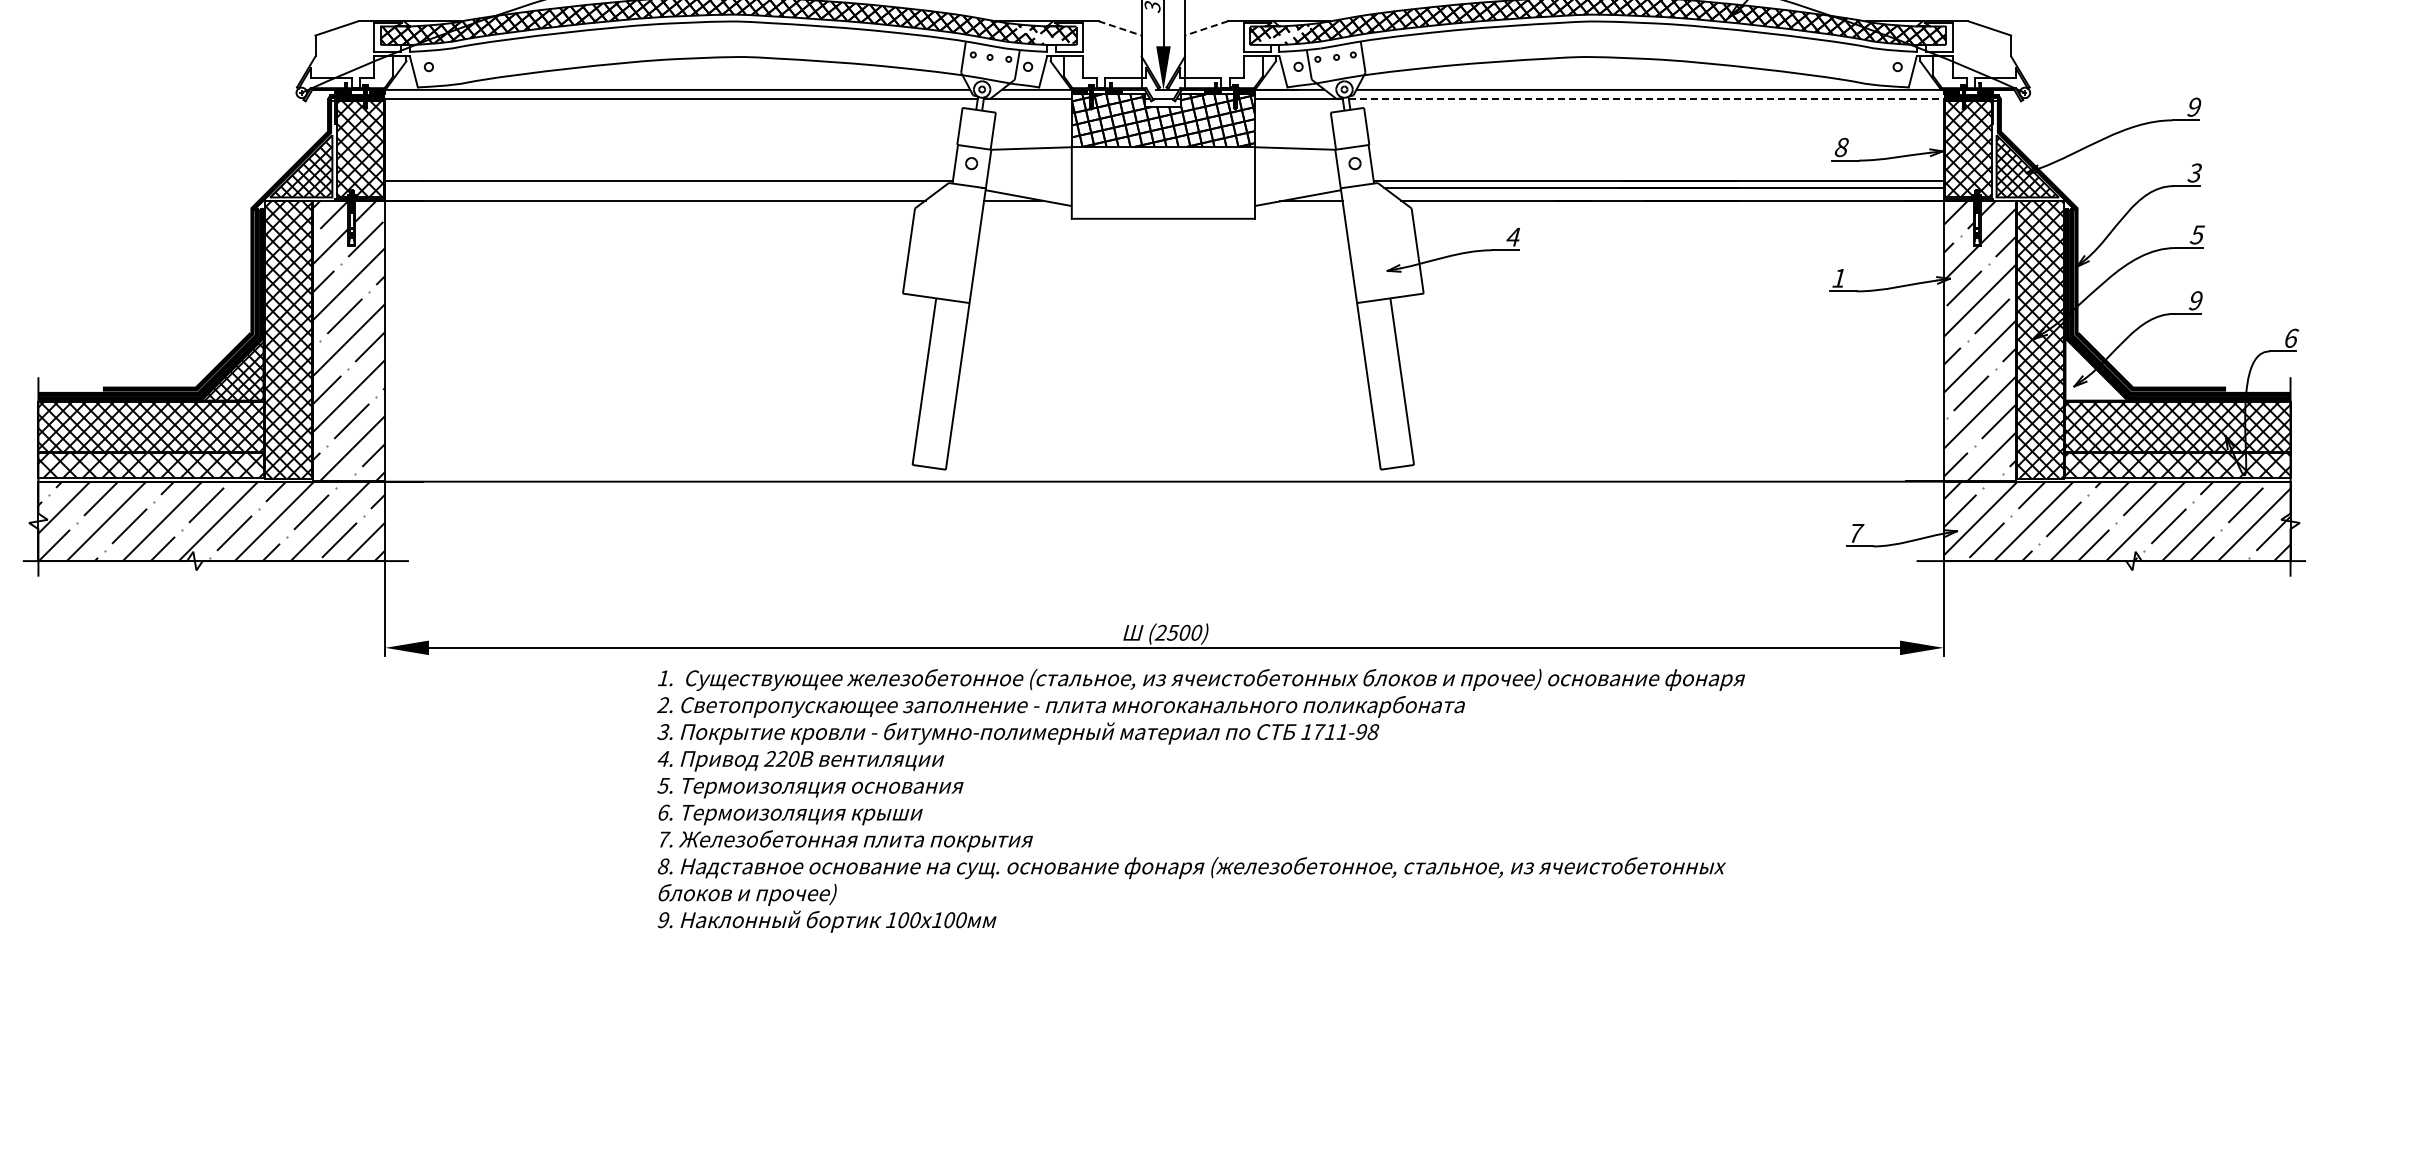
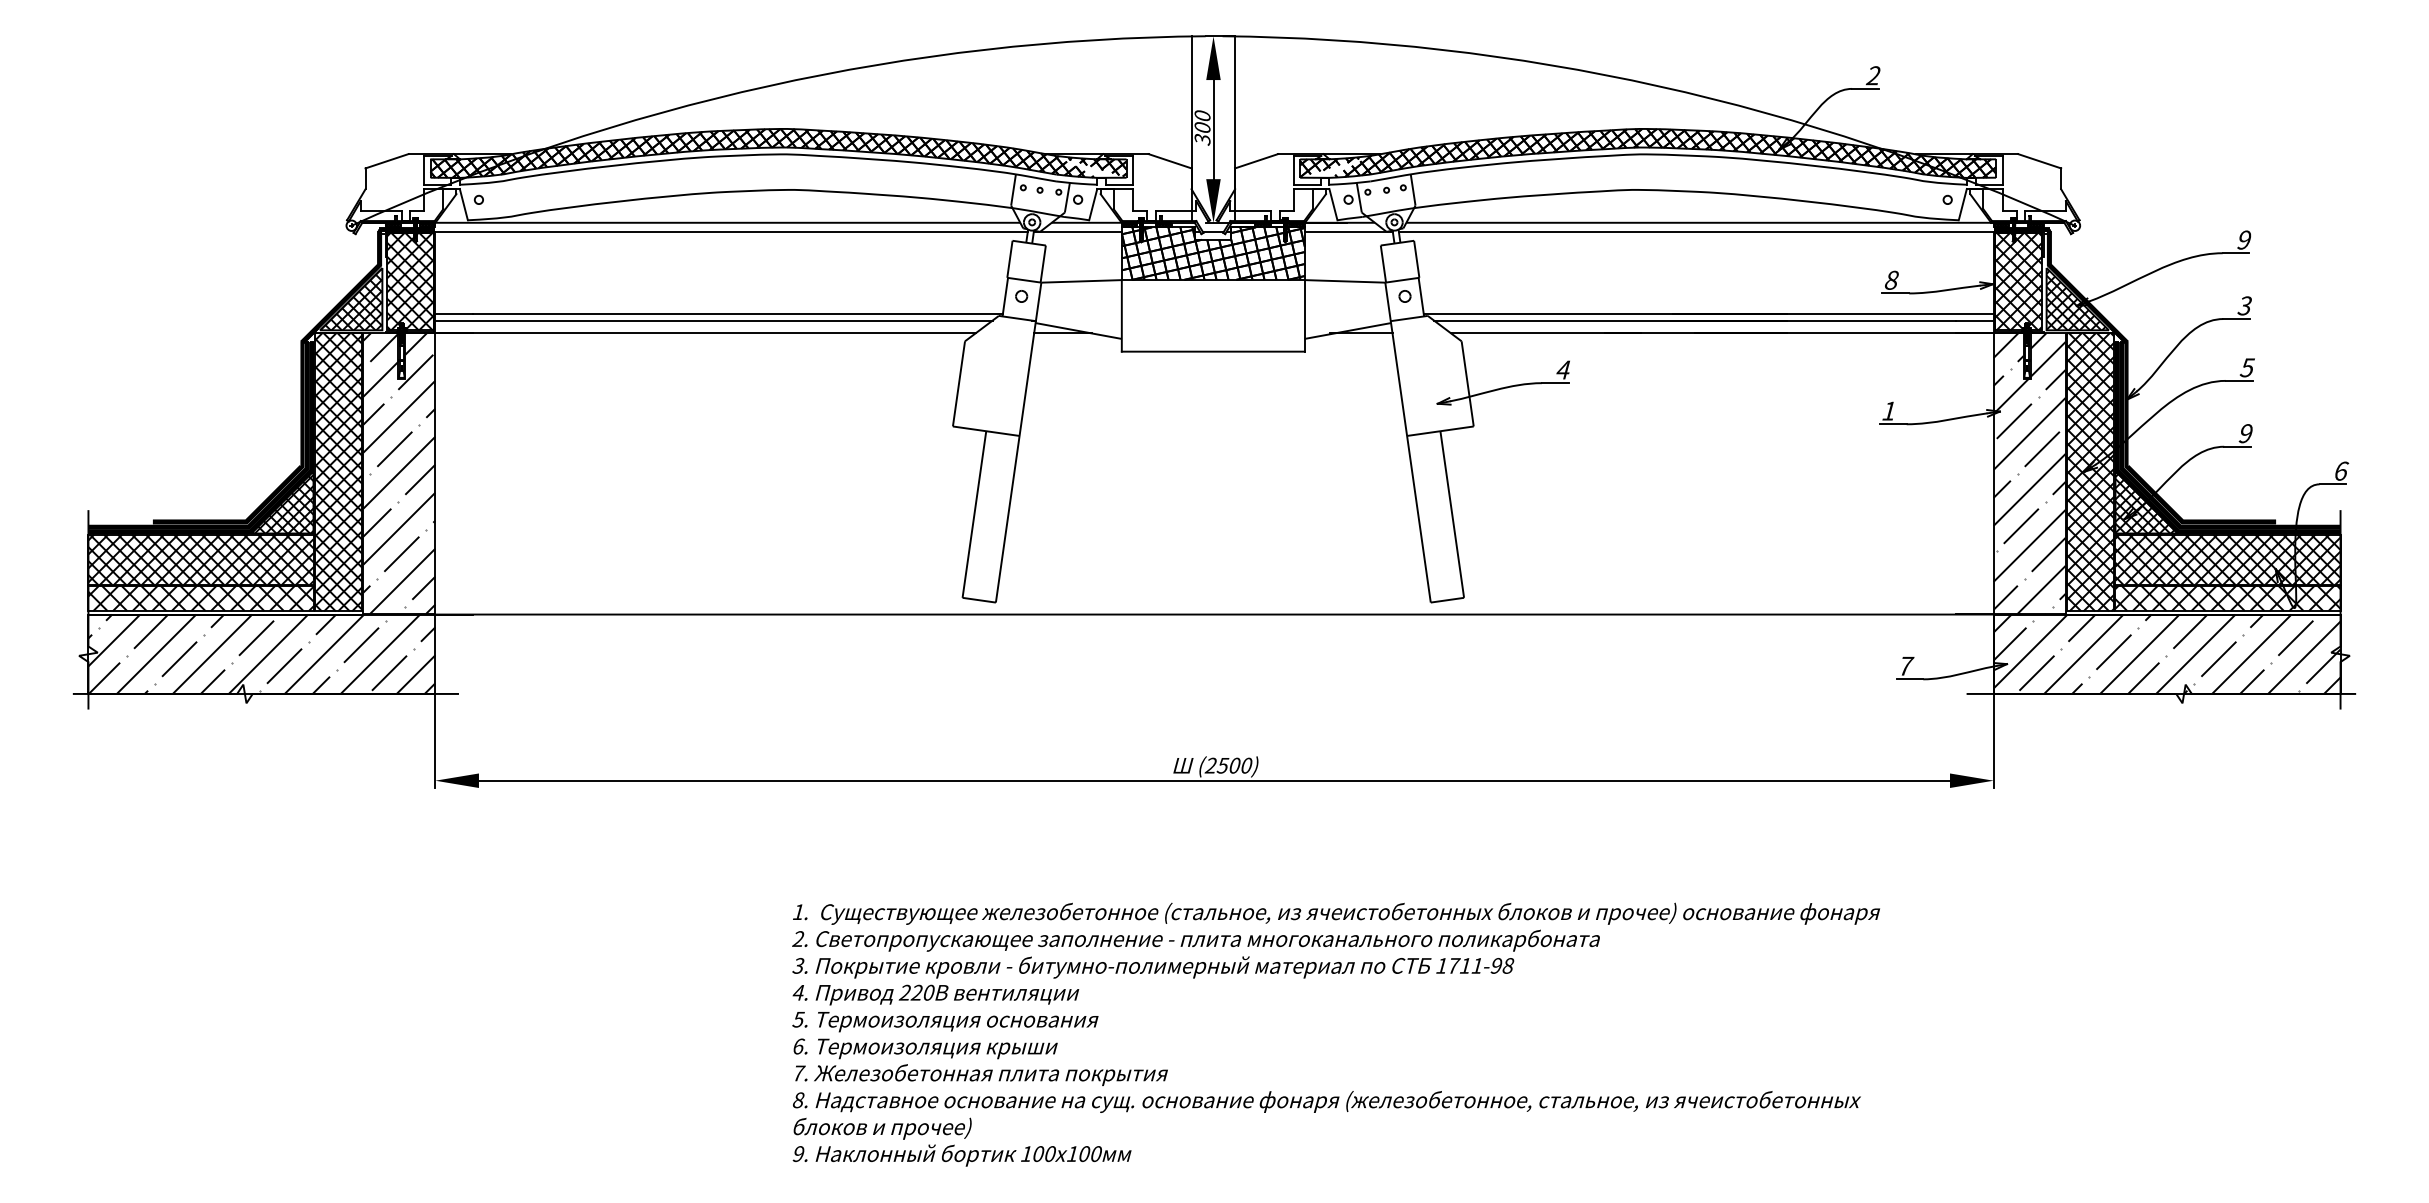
line: (1120, 28) -> (1170, 161), dashed -> solid
line: (1206, 28) -> (1256, 161), dashed -> solid
line: (1646, 98) -> (1696, 231), dashed -> solid
line: (663, 187) -> (713, 320), added
hatch: (2094, 370) -> (2144, 503), added
text: (1201, 800) -> (1336, 1034), moved

